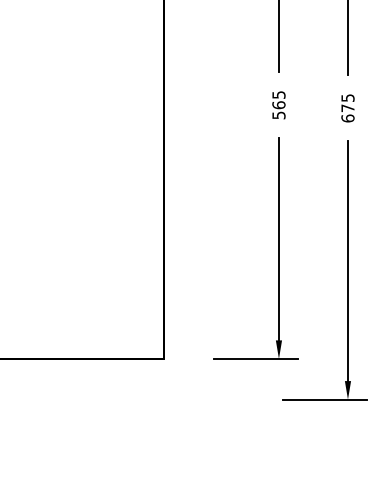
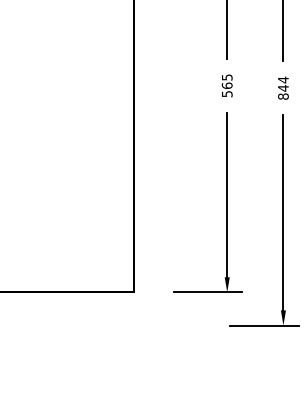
text: (348, 107) -> (283, 87), 675 -> 844

